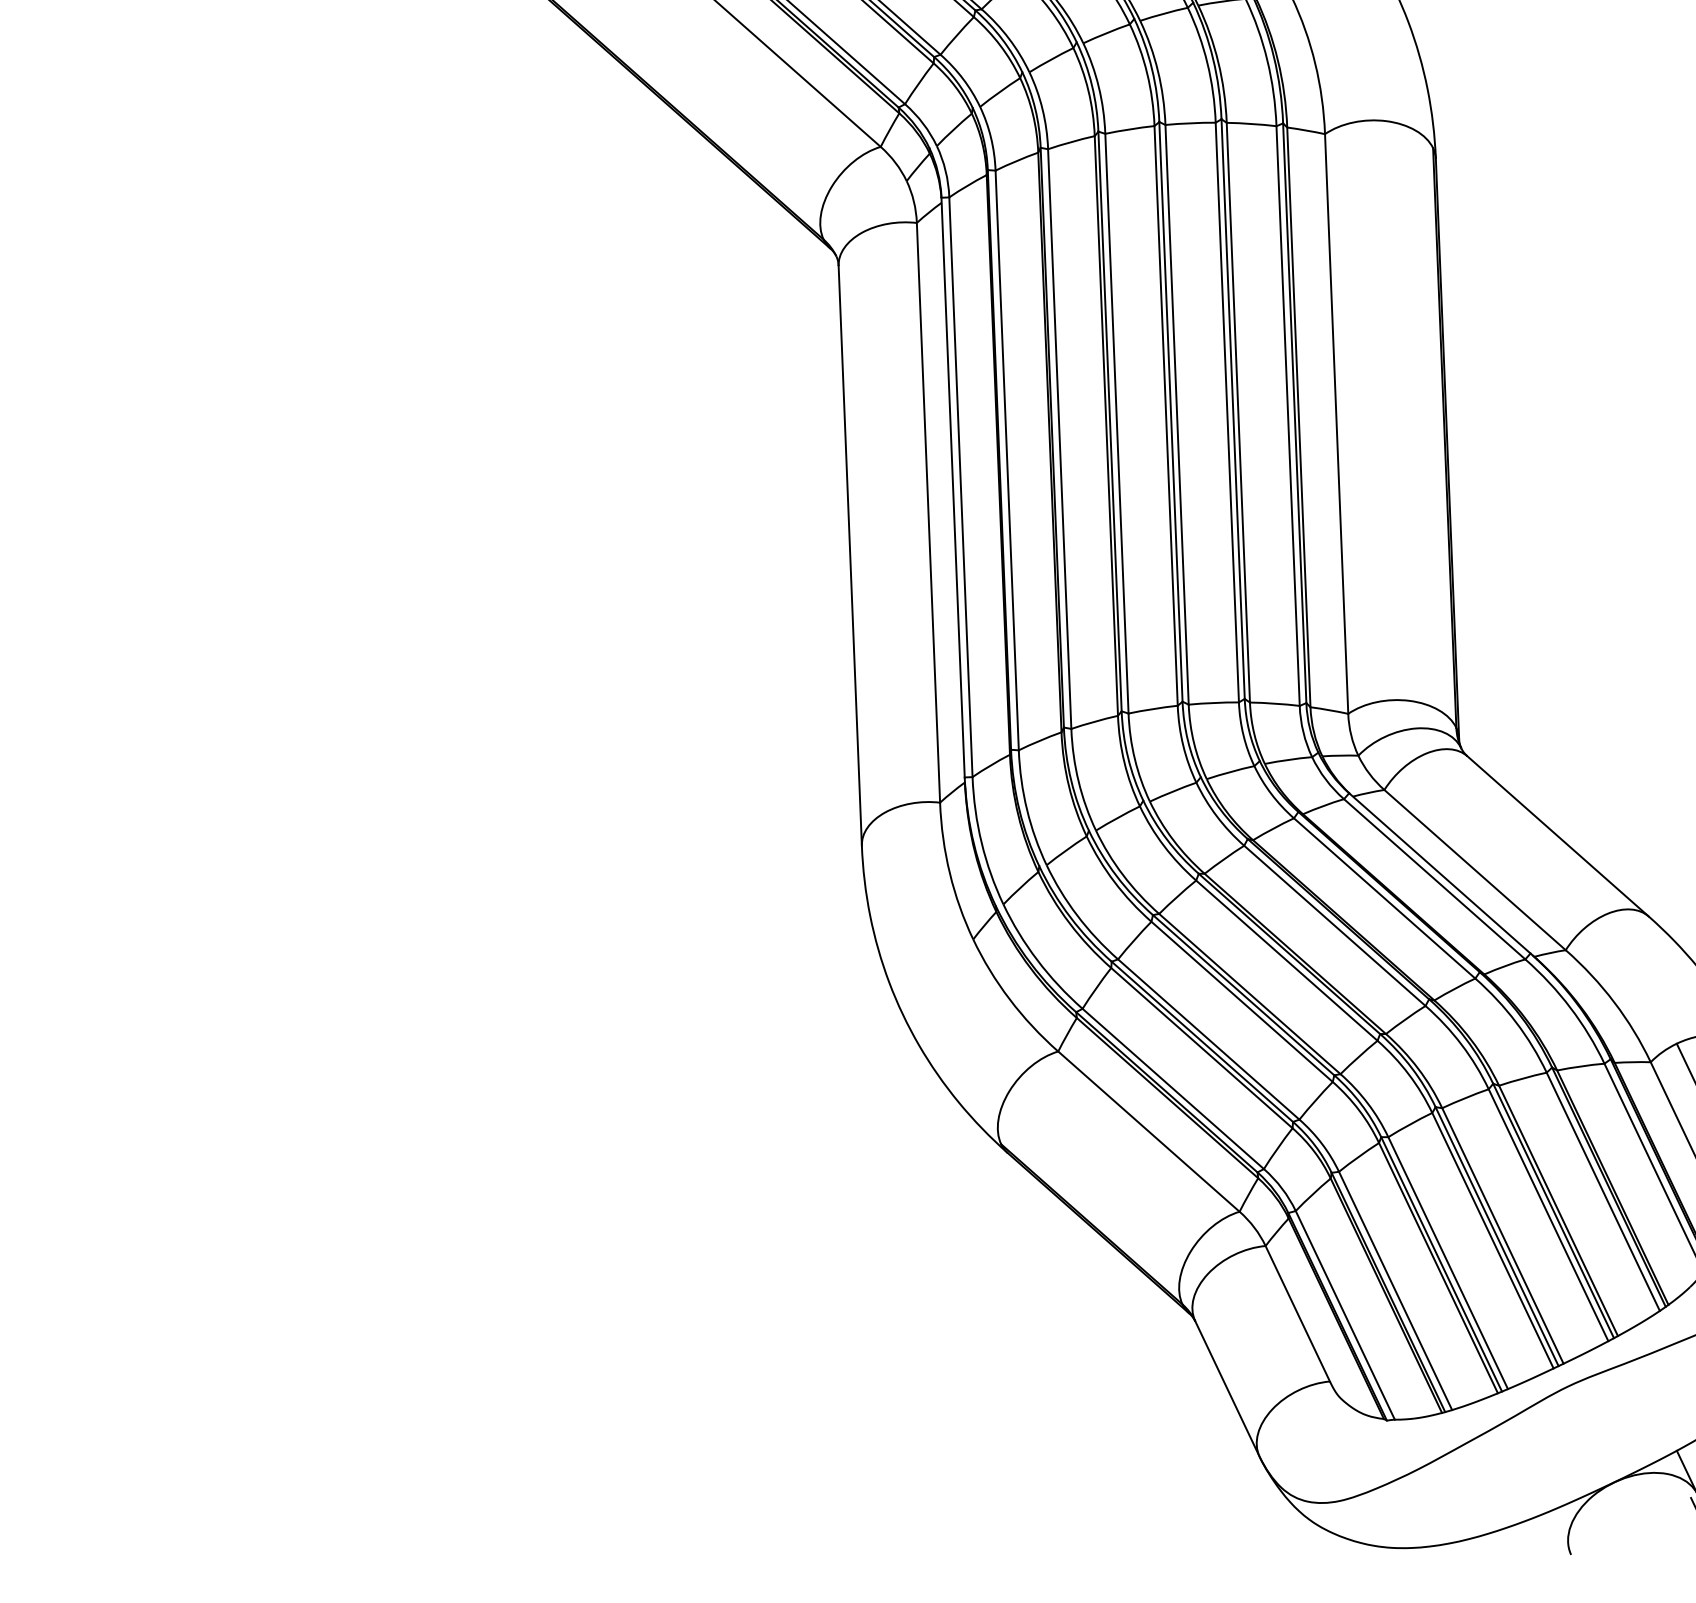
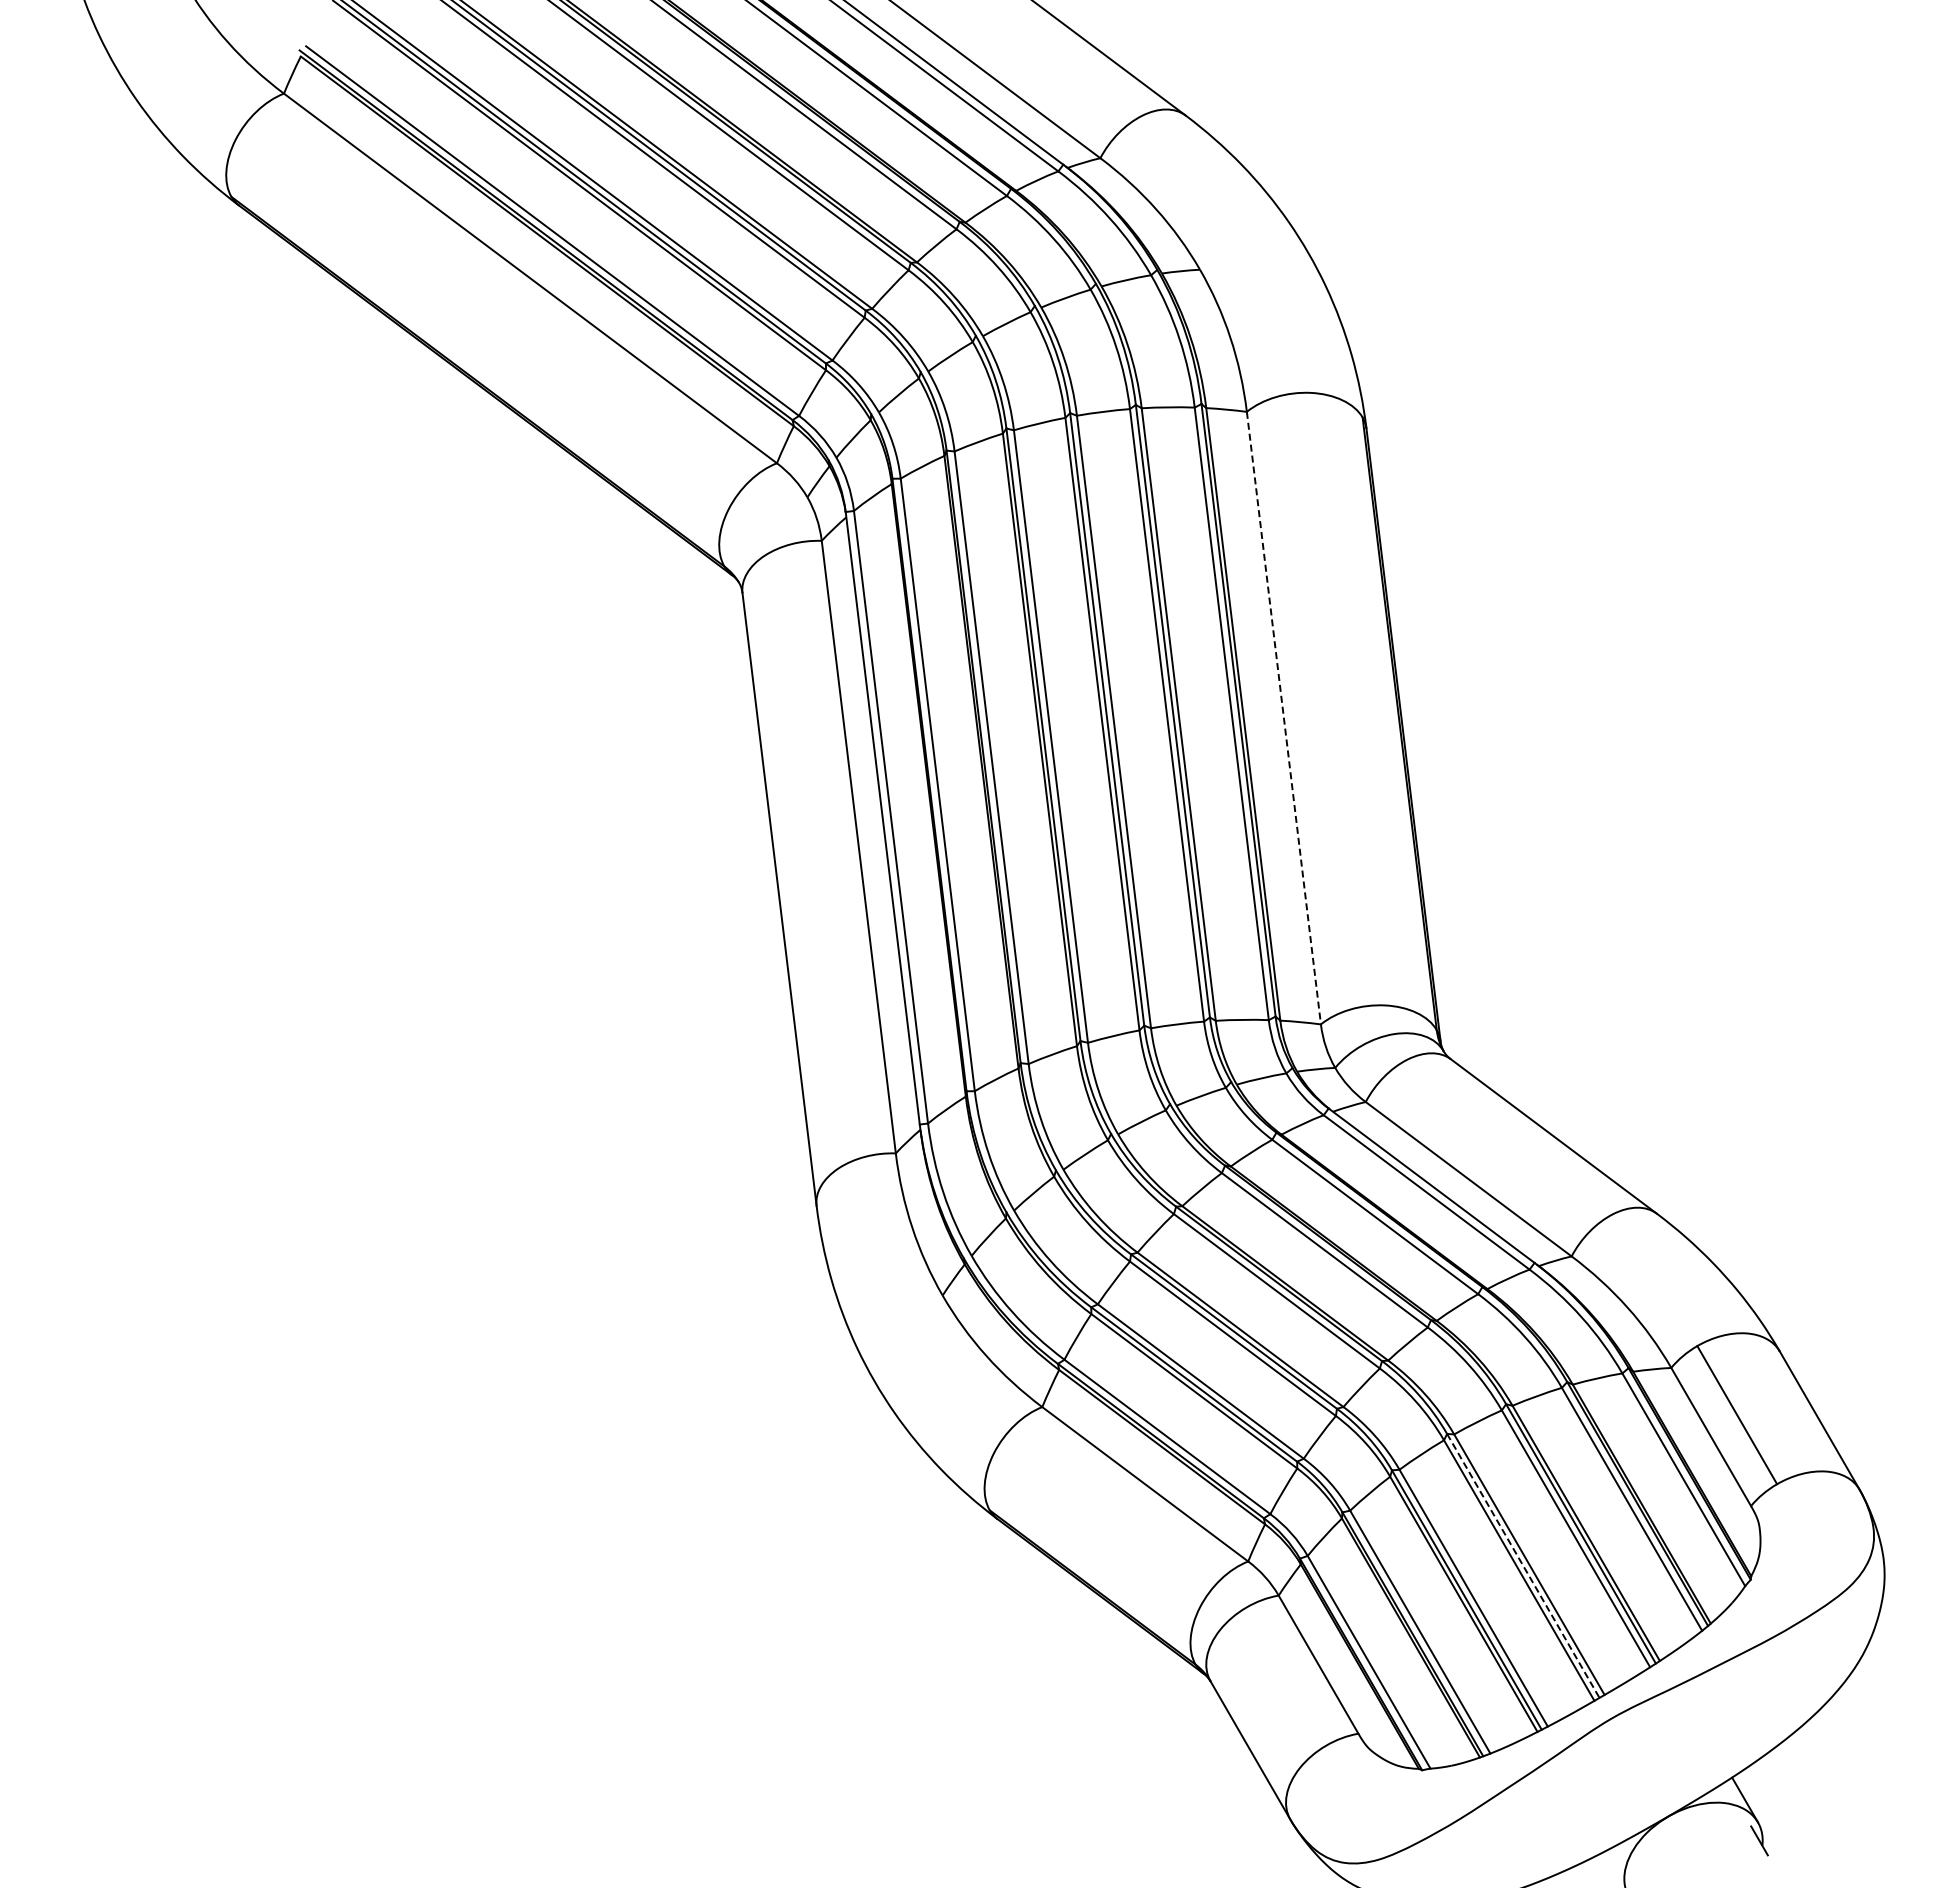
line: (1336, 424) -> (1283, 718), solid -> dashed
line: (1497, 1237) -> (1523, 1566), solid -> dashed

